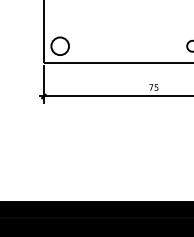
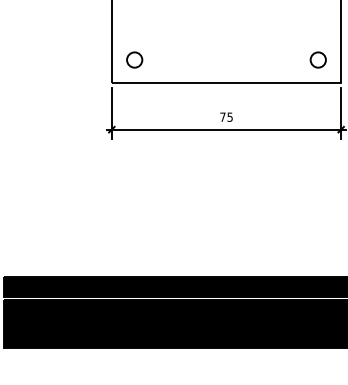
circle: (60, 45) -> (134, 59), size x0.62
text: (153, 86) -> (226, 116), moved

